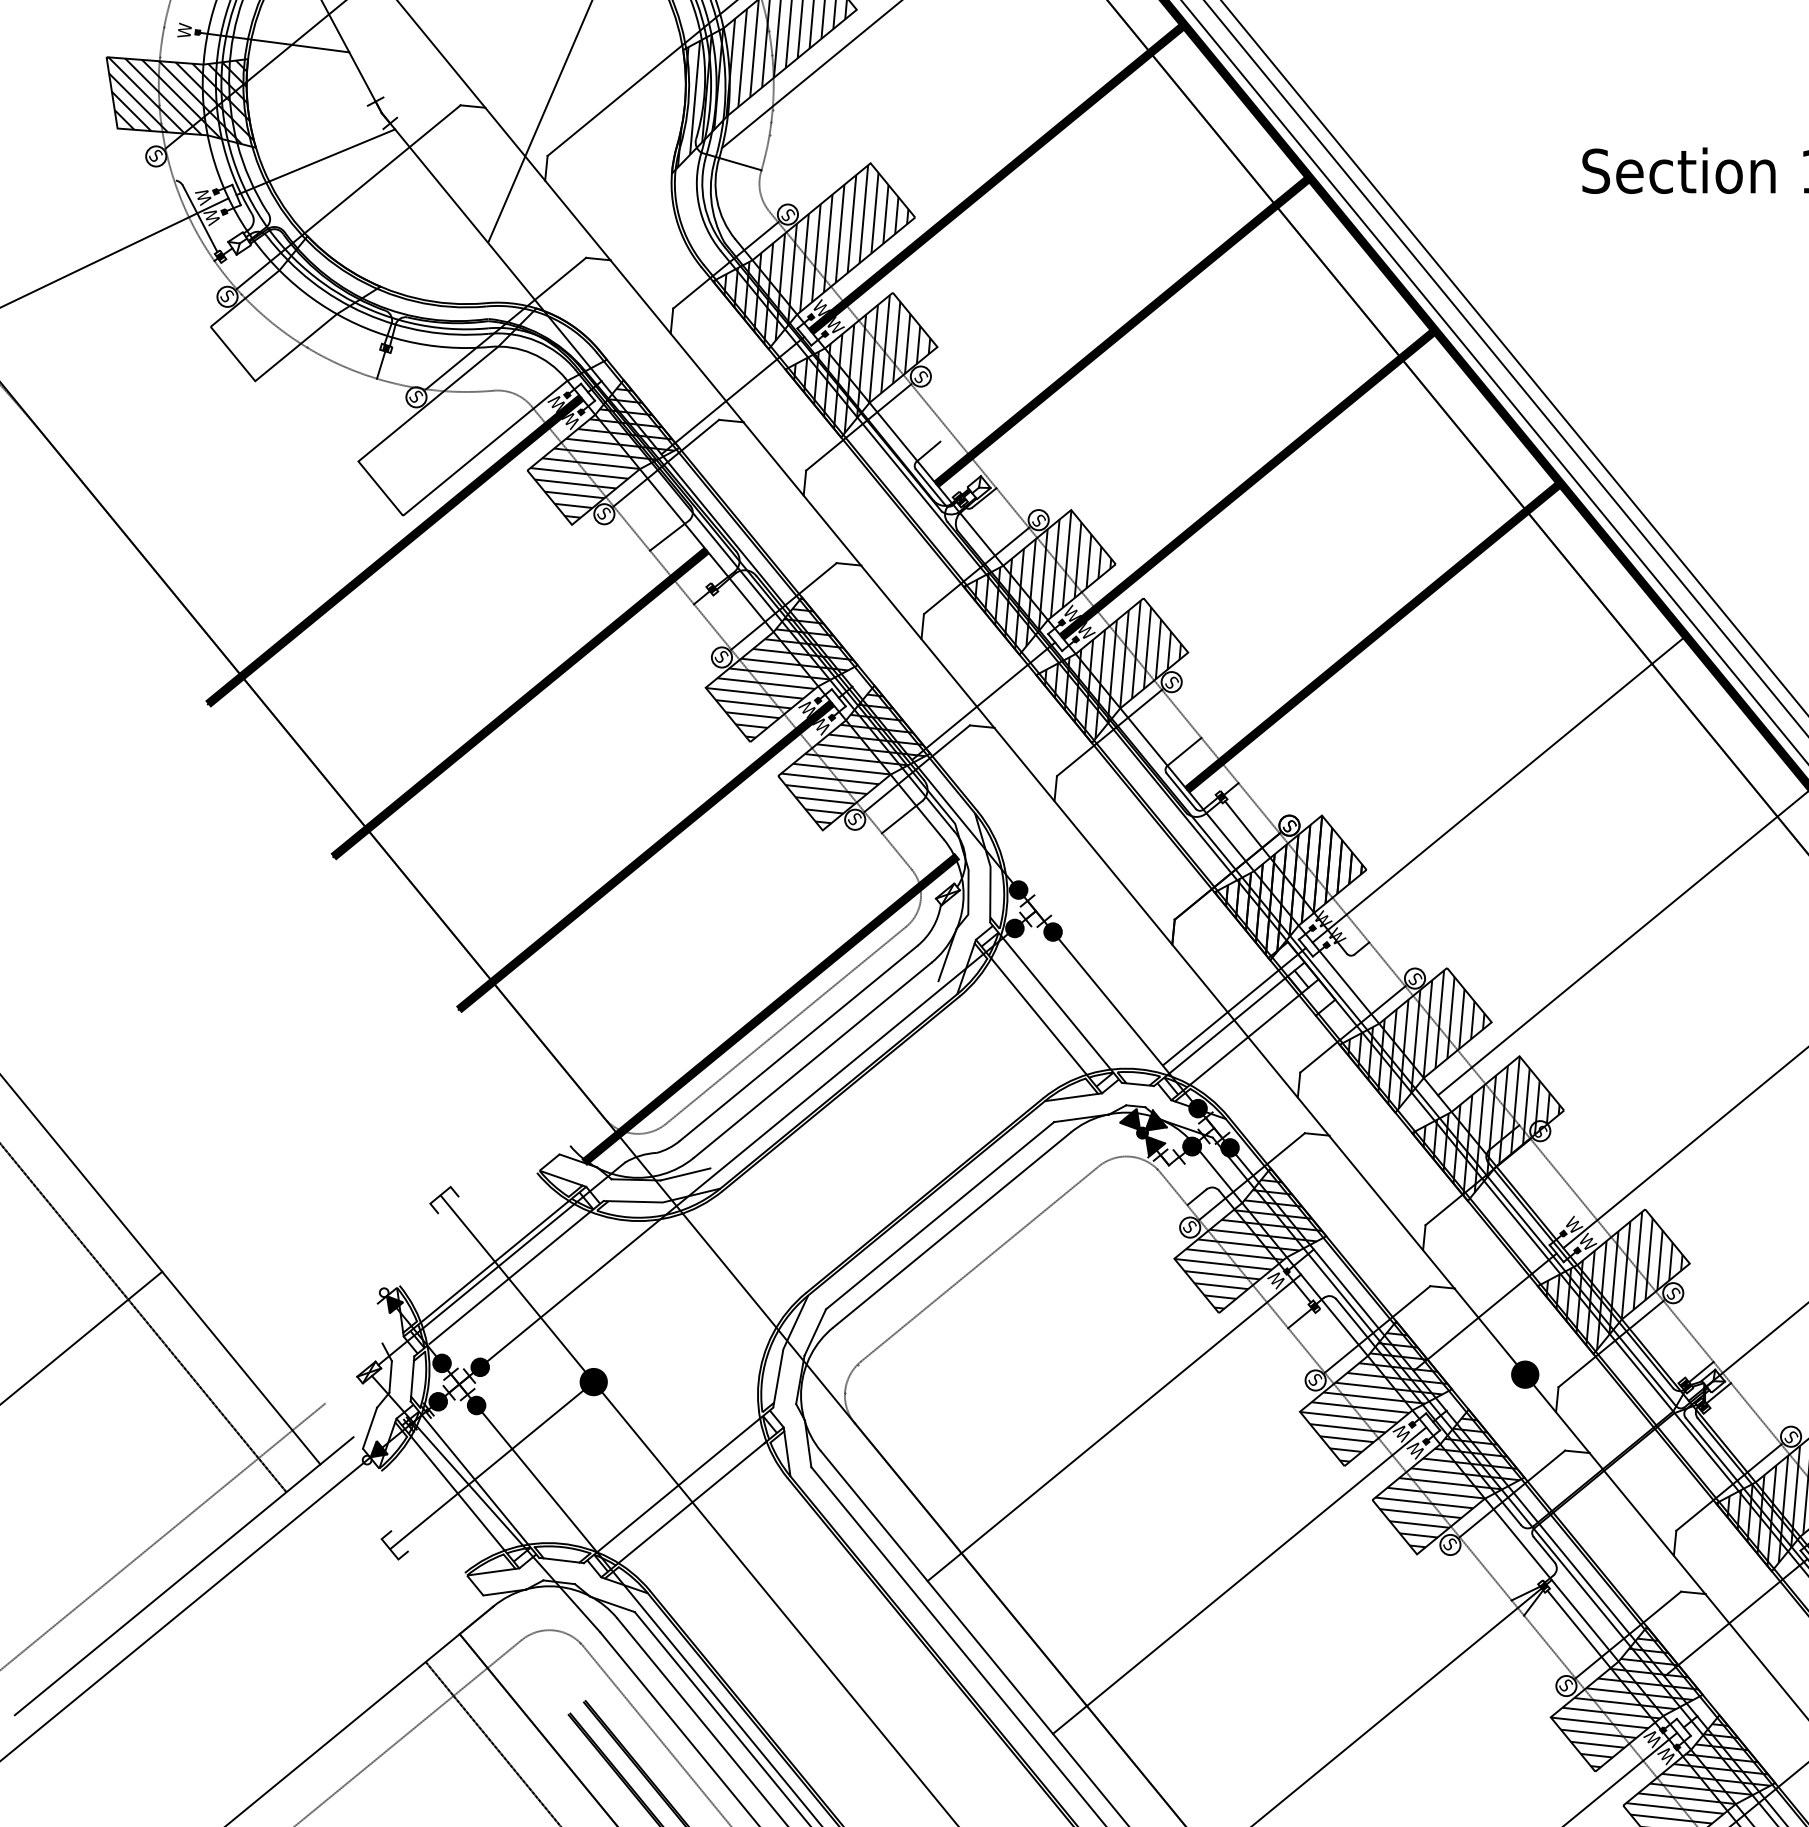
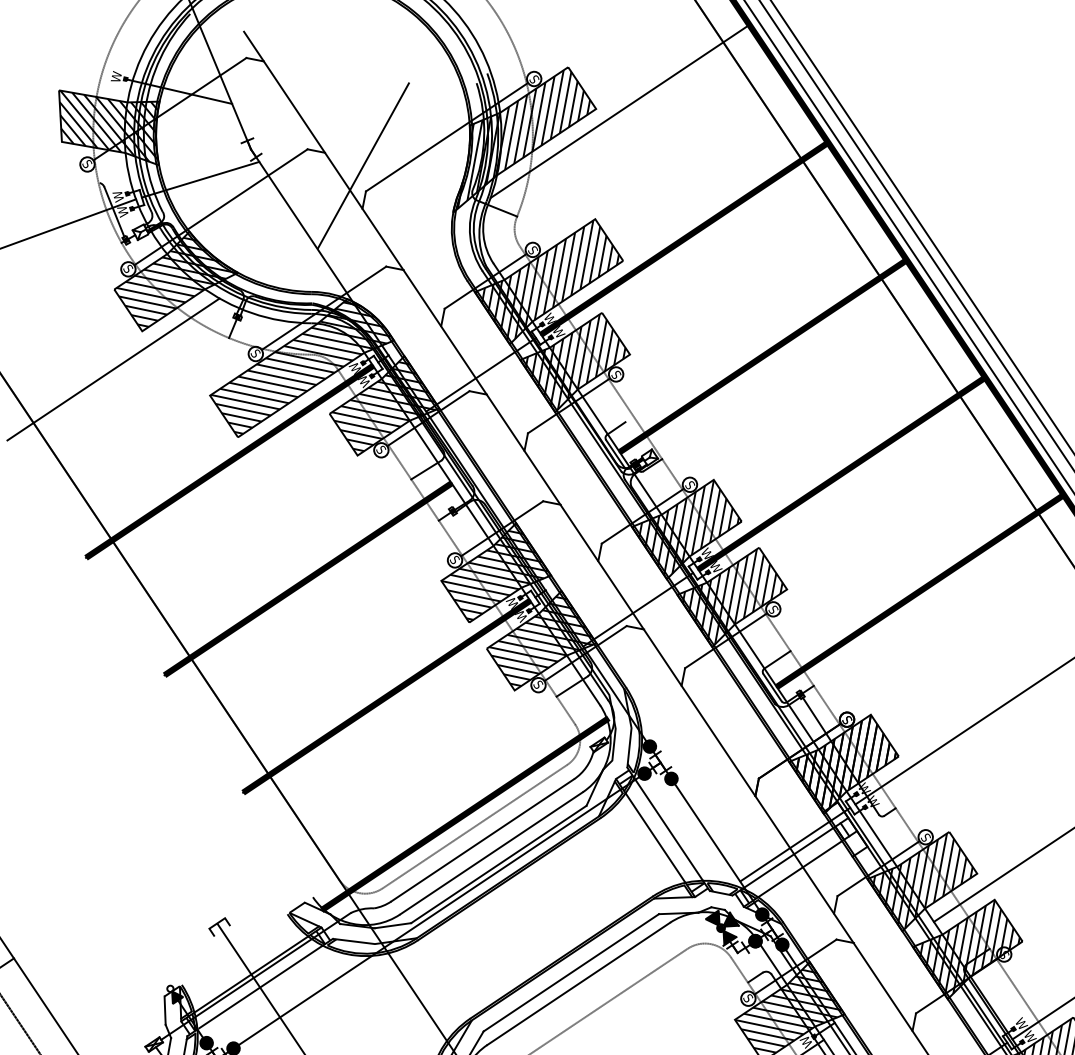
hatch: (296, 309) -> (176, 283), added
hatch: (480, 411) -> (300, 368), added
line: (220, 438) -> (113, 369), added
line: (824, 1074) -> (498, 864), added
line: (379, 1323) -> (164, 1010), added

